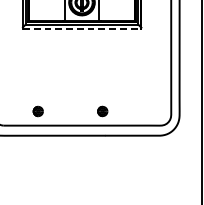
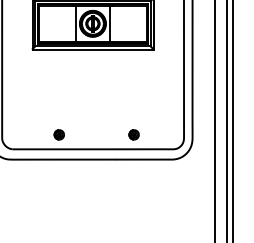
line: (82, 28) -> (93, 50), dashed -> solid
part: (37, 111) -> (58, 134), moved
part: (102, 111) -> (133, 134), moved

